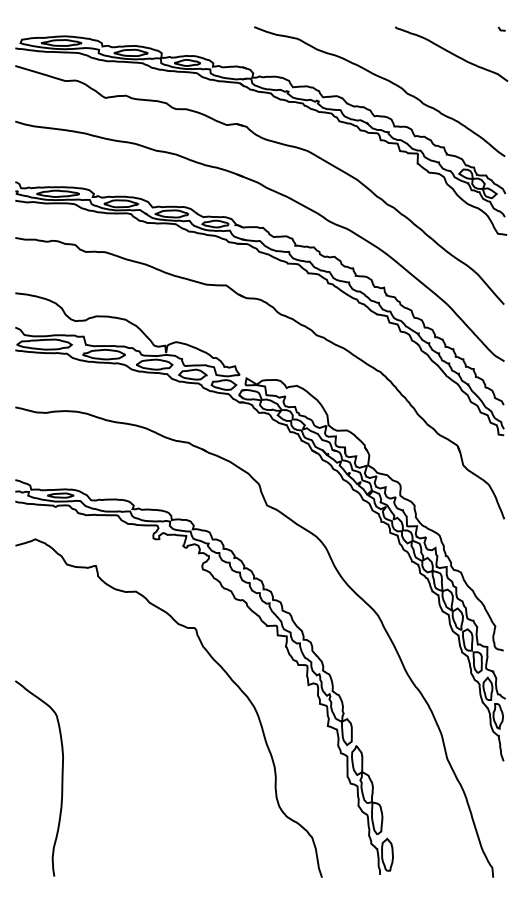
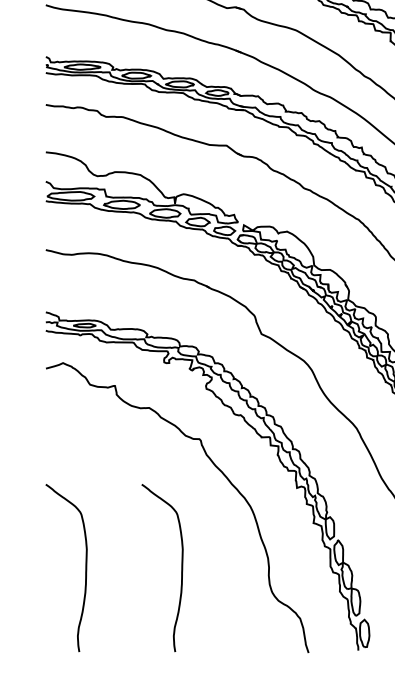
curve: (173, 778) -> (181, 568), added

